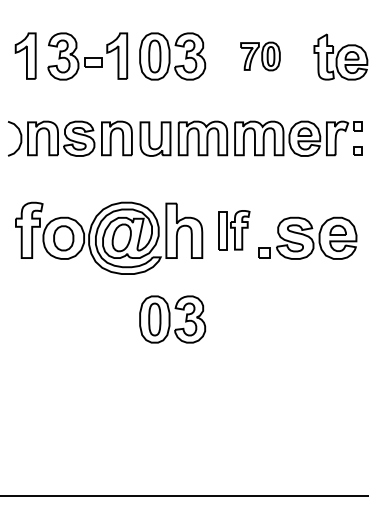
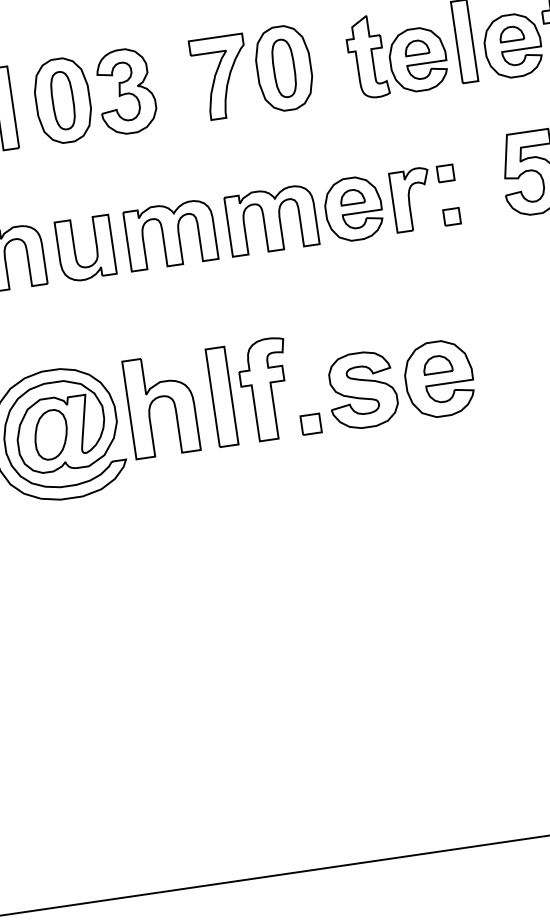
part: (260, 56) -> (252, 72), size x1.67
part: (234, 229) -> (251, 390), size x1.43
part: (172, 319) -> (163, 568), removed

